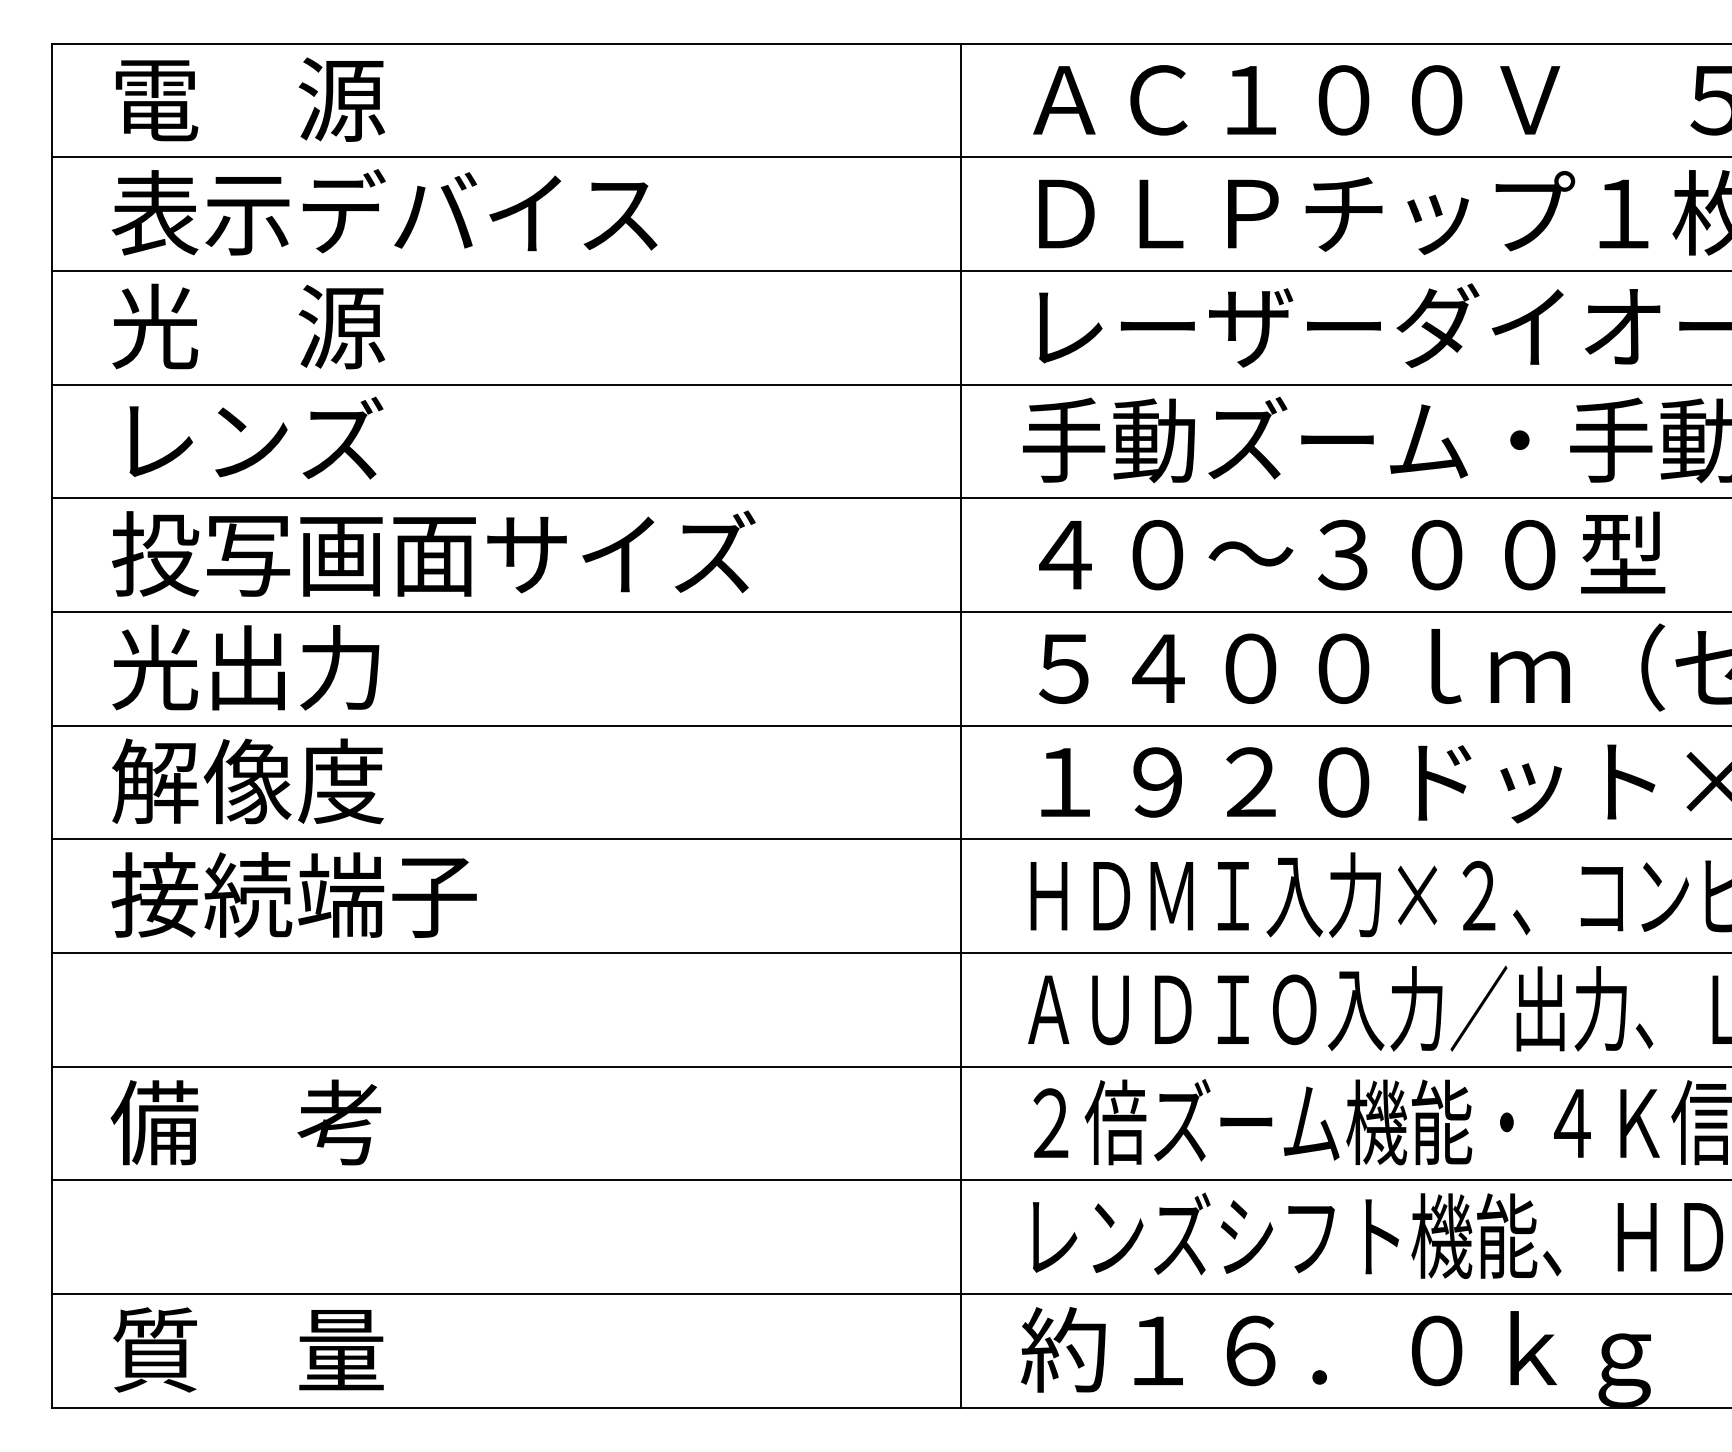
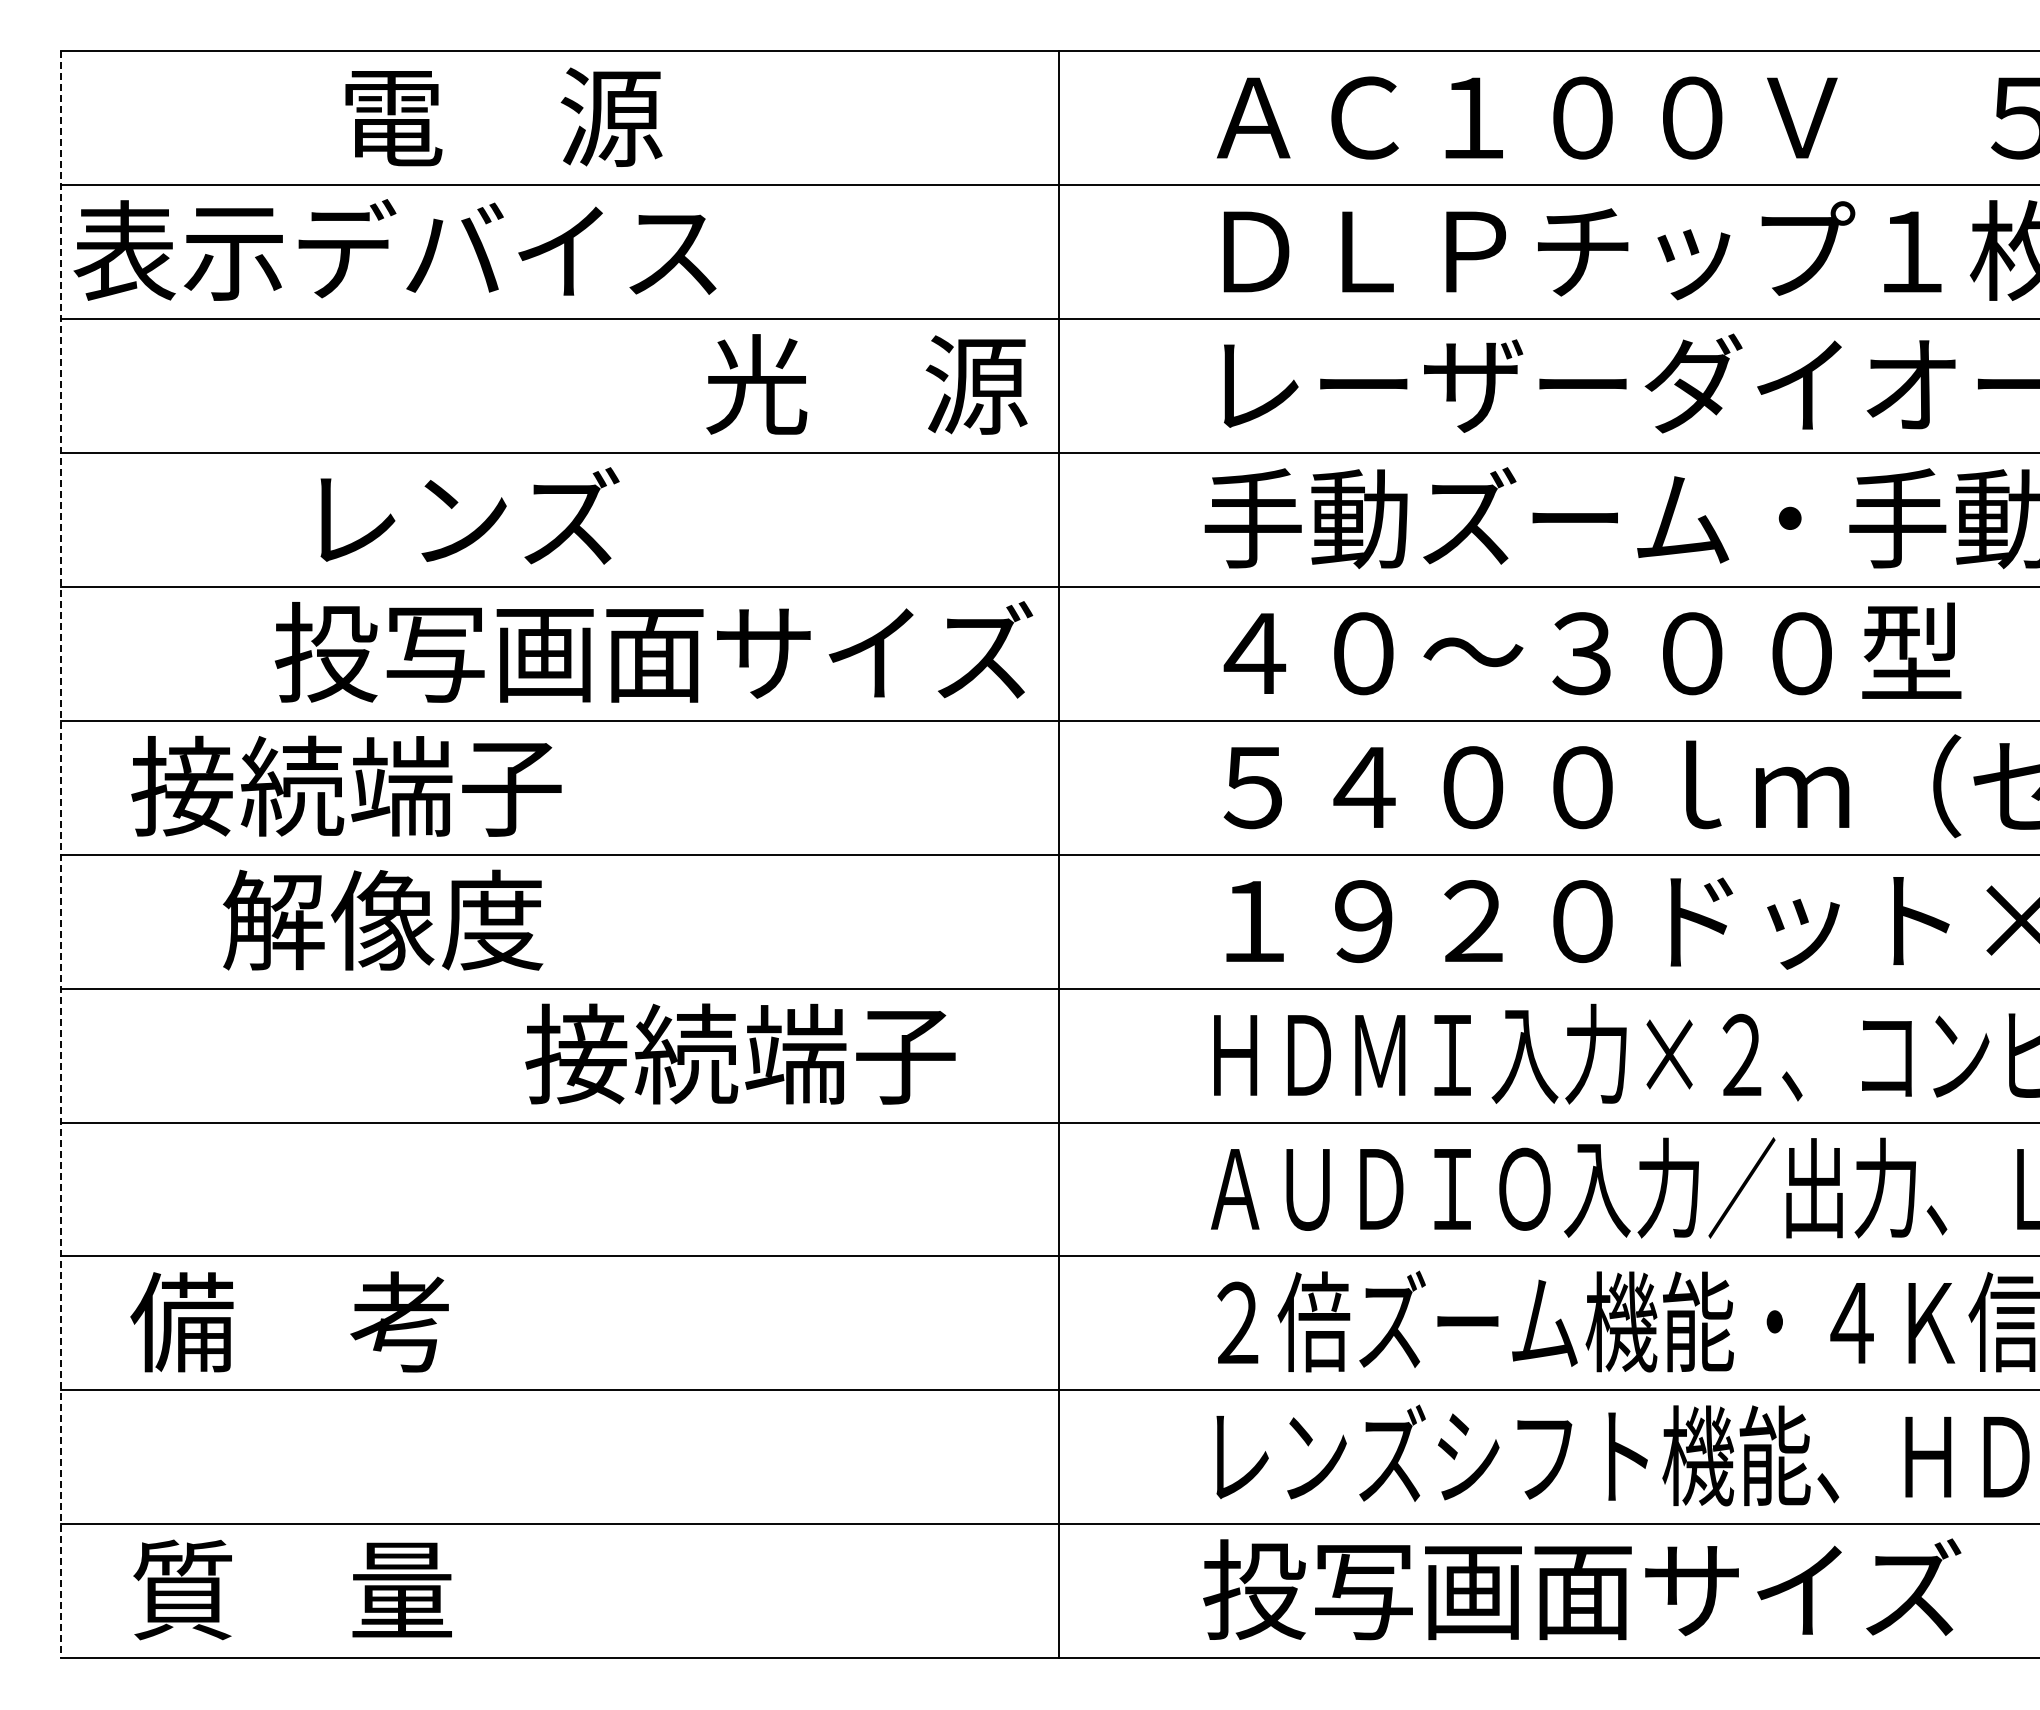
text: (250, 99) -> (503, 116), moved
text: (384, 211) -> (394, 249), moved
text: (248, 326) -> (866, 384), moved
text: (255, 437) -> (469, 515), moved
text: (434, 553) -> (654, 651), moved
text: (294, 666) -> (346, 785), 光出力 -> 接続端子
line: (961, 725) -> (1059, 854), moved
line: (52, 726) -> (61, 855), solid -> dashed
text: (248, 780) -> (383, 919), moved
text: (294, 894) -> (740, 1053), moved
text: (1342, 1356) -> (1581, 1597), 約１６．０ｋｇ -> 投写画面サイズ

